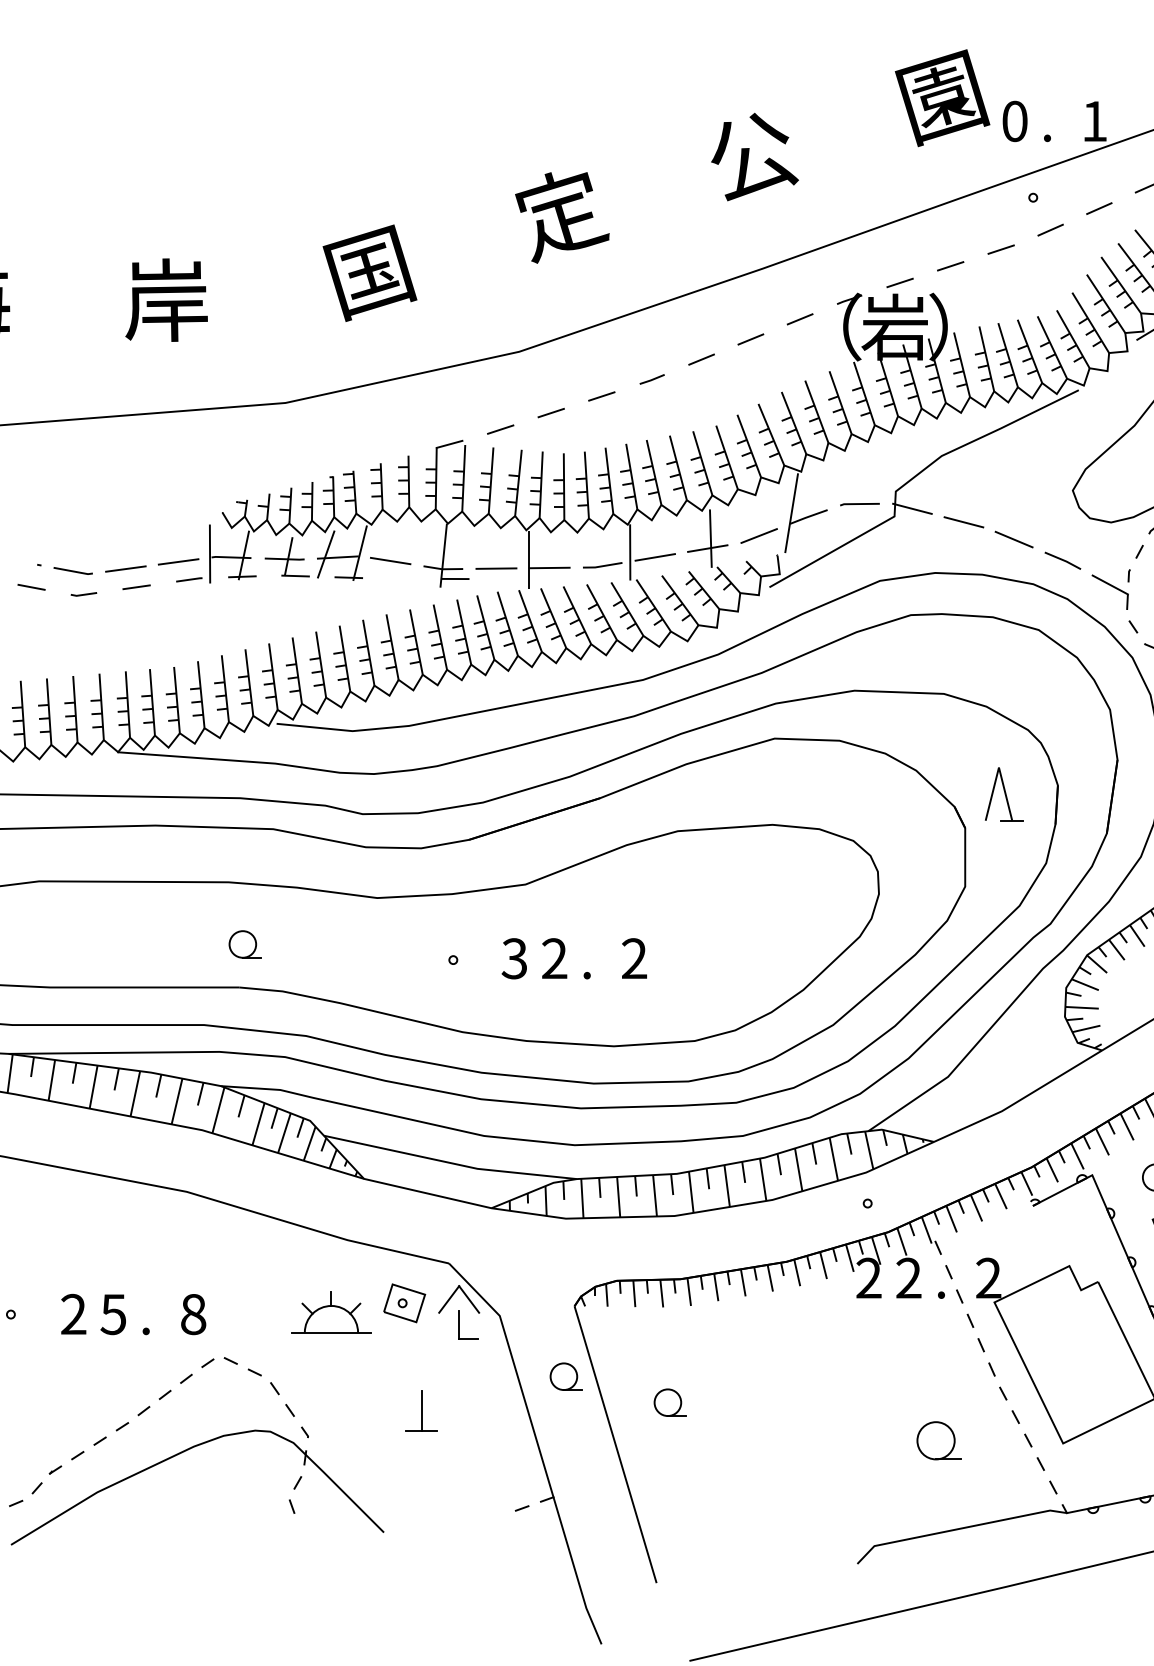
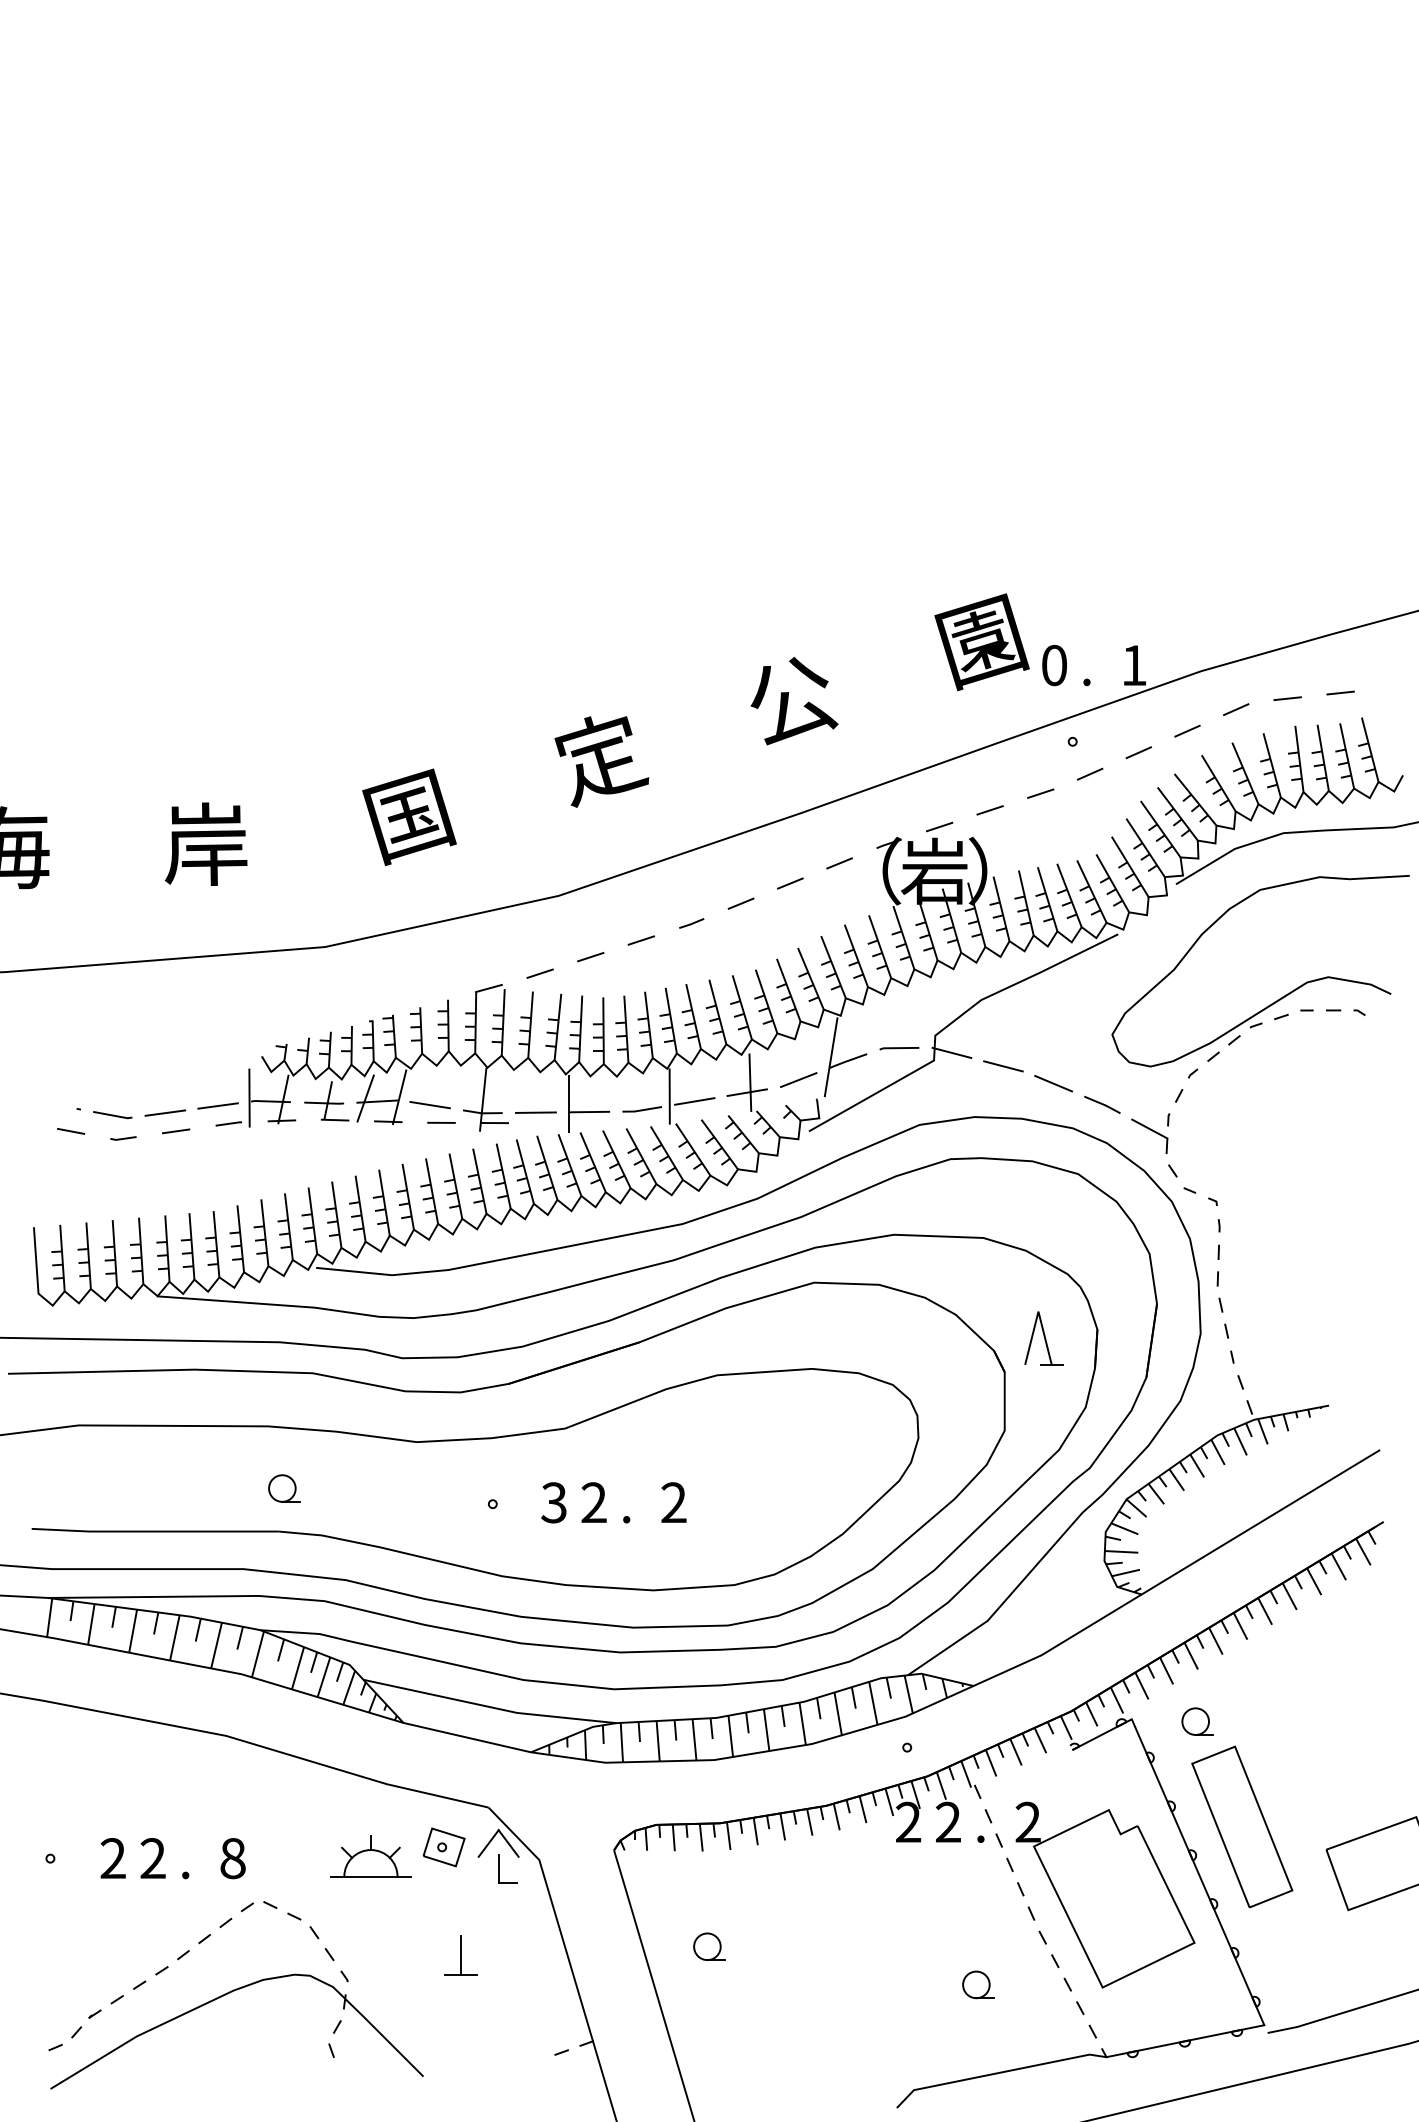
line: (402, 578) -> (441, 1122), added
text: (113, 1314) -> (152, 1858), 5 -> 2
part: (566, 1376) -> (605, 1920), removed
part: (939, 1440) -> (978, 1984), size x0.71

